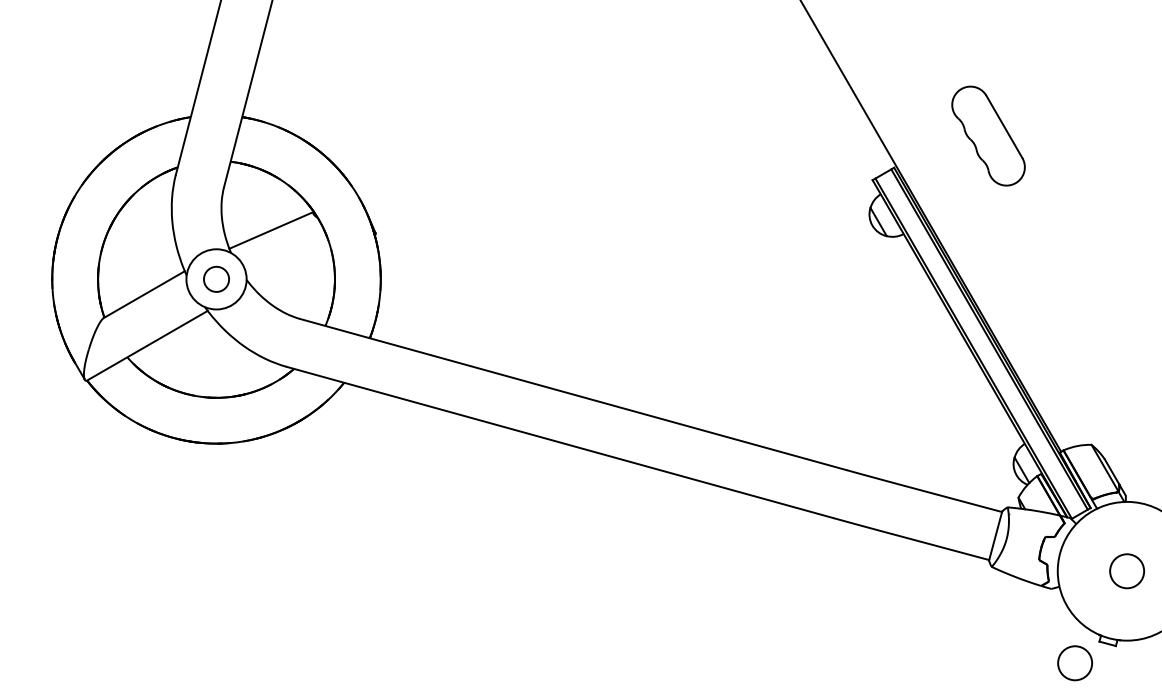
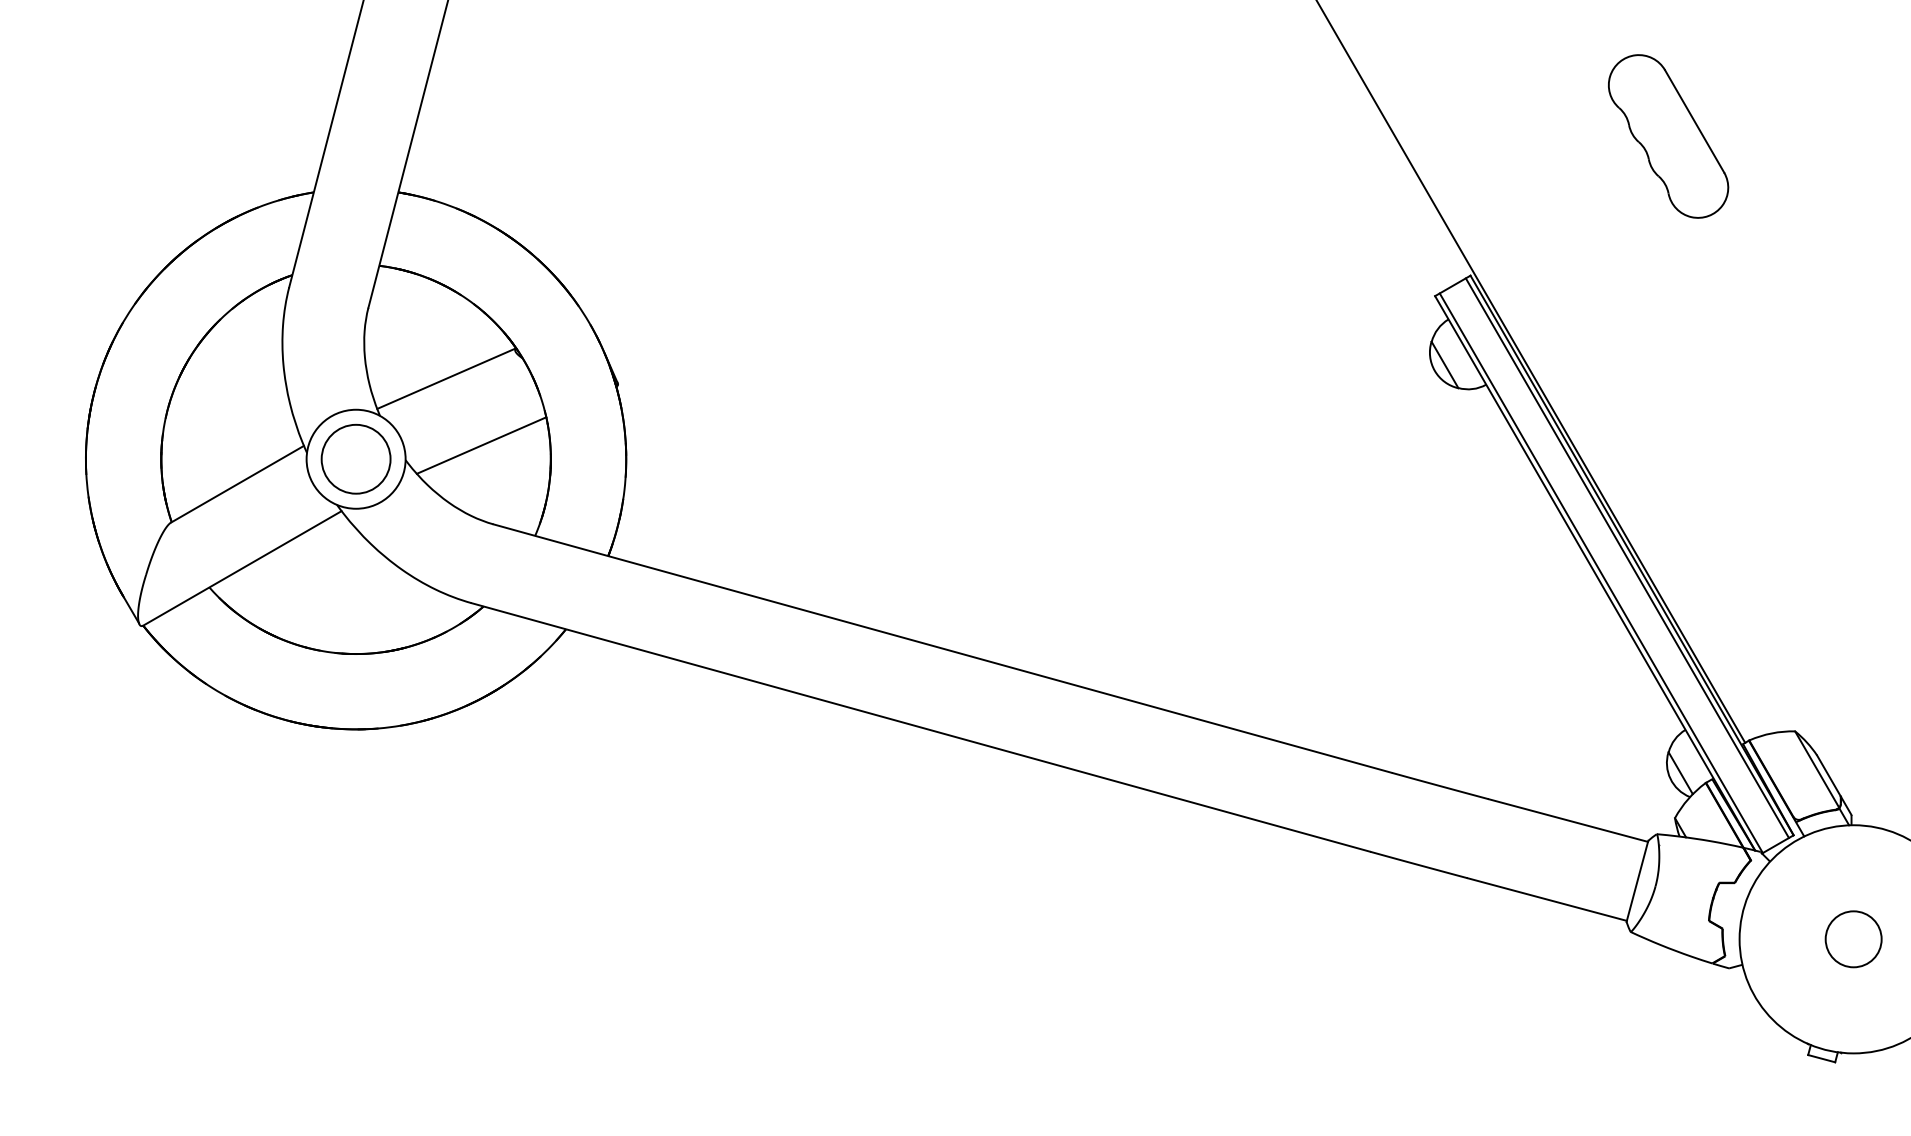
part: (988, 135) -> (1668, 135), moved
line: (292, 270) -> (481, 444), added
circle: (216, 279) -> (356, 459), size x1.67
circle: (1074, 663) -> (1767, 1090), removed

